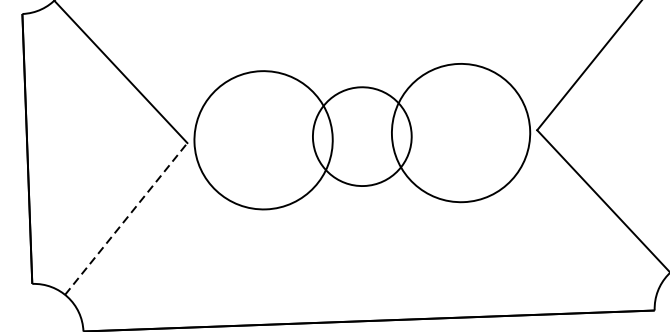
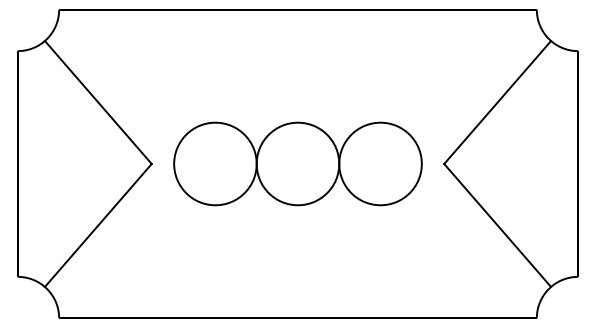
circle: (460, 132) -> (380, 163), size x0.71
circle: (263, 139) -> (215, 163), size x0.71
line: (126, 218) -> (98, 225), dashed -> solid

